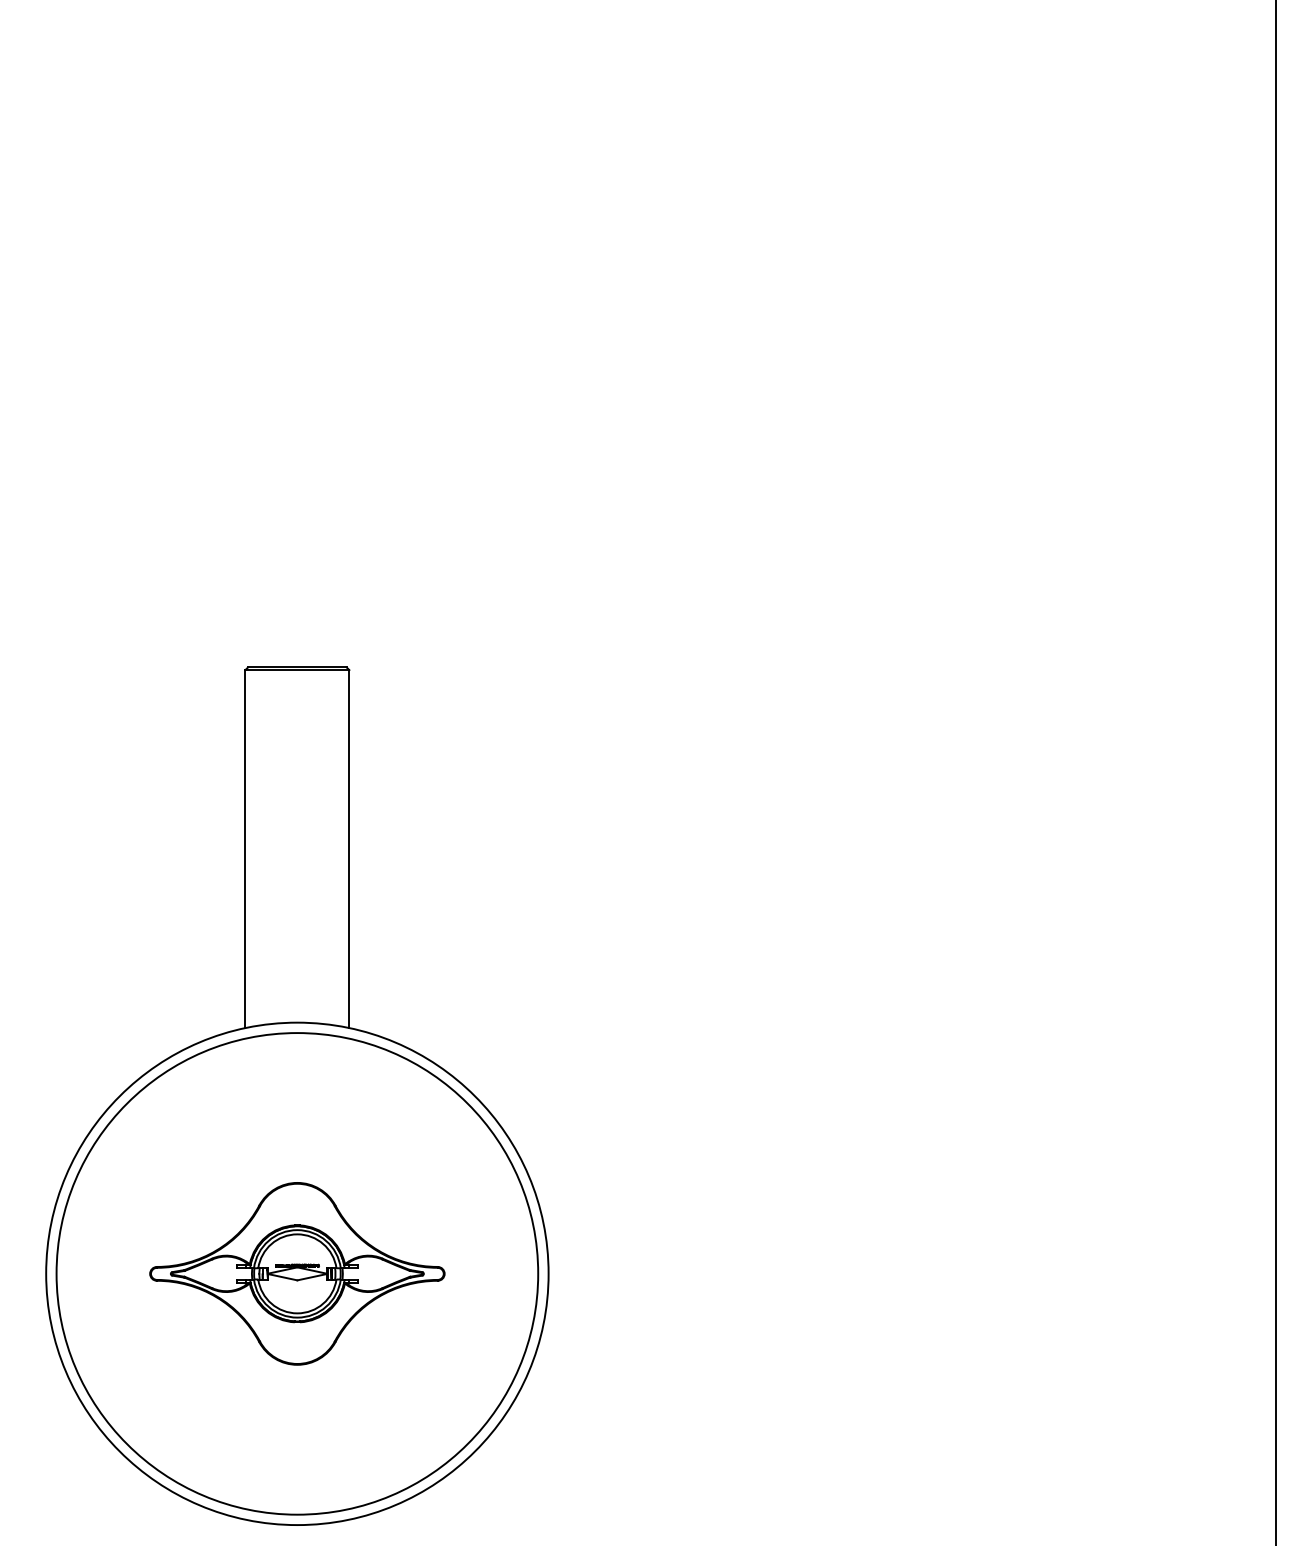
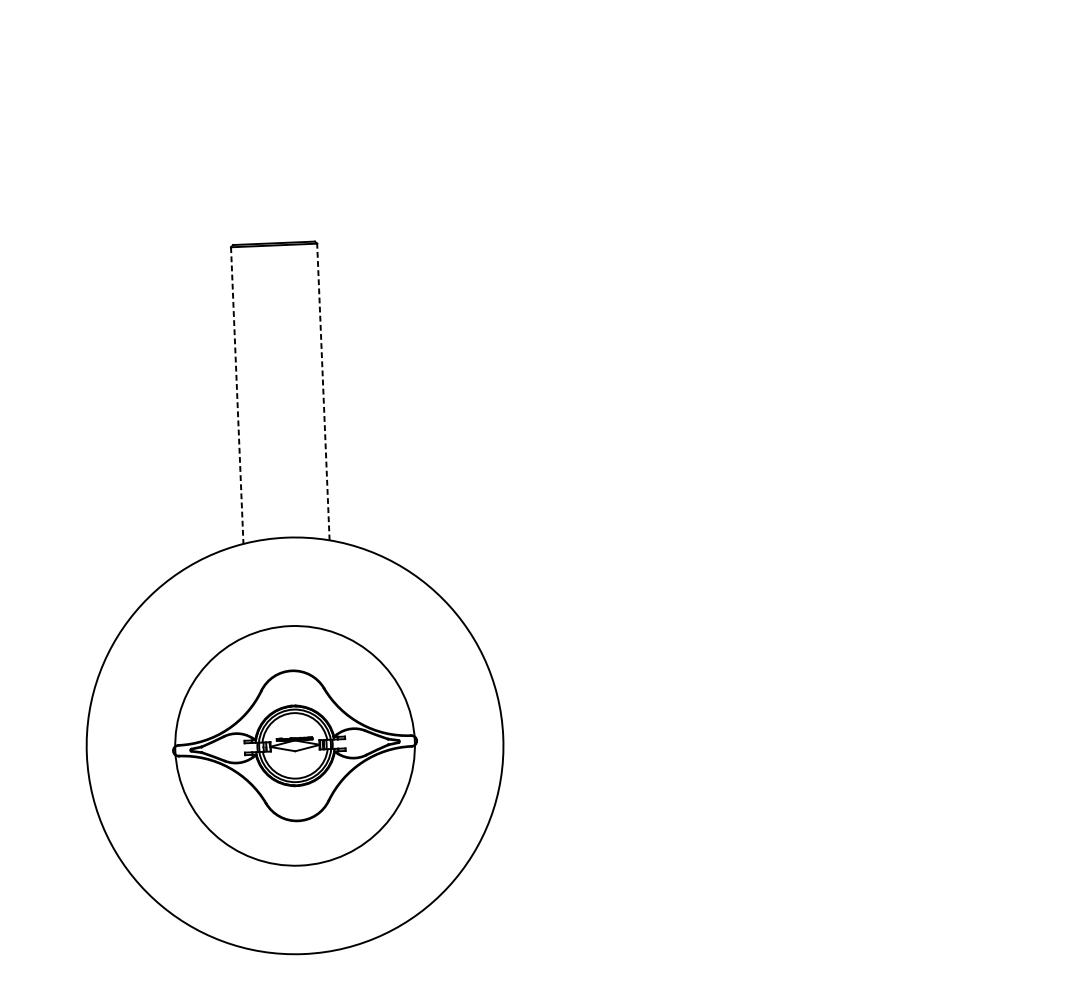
line: (349, 848) -> (323, 391), solid -> dashed
line: (245, 849) -> (237, 395), solid -> dashed
circle: (297, 1273) -> (295, 745), size x0.6

